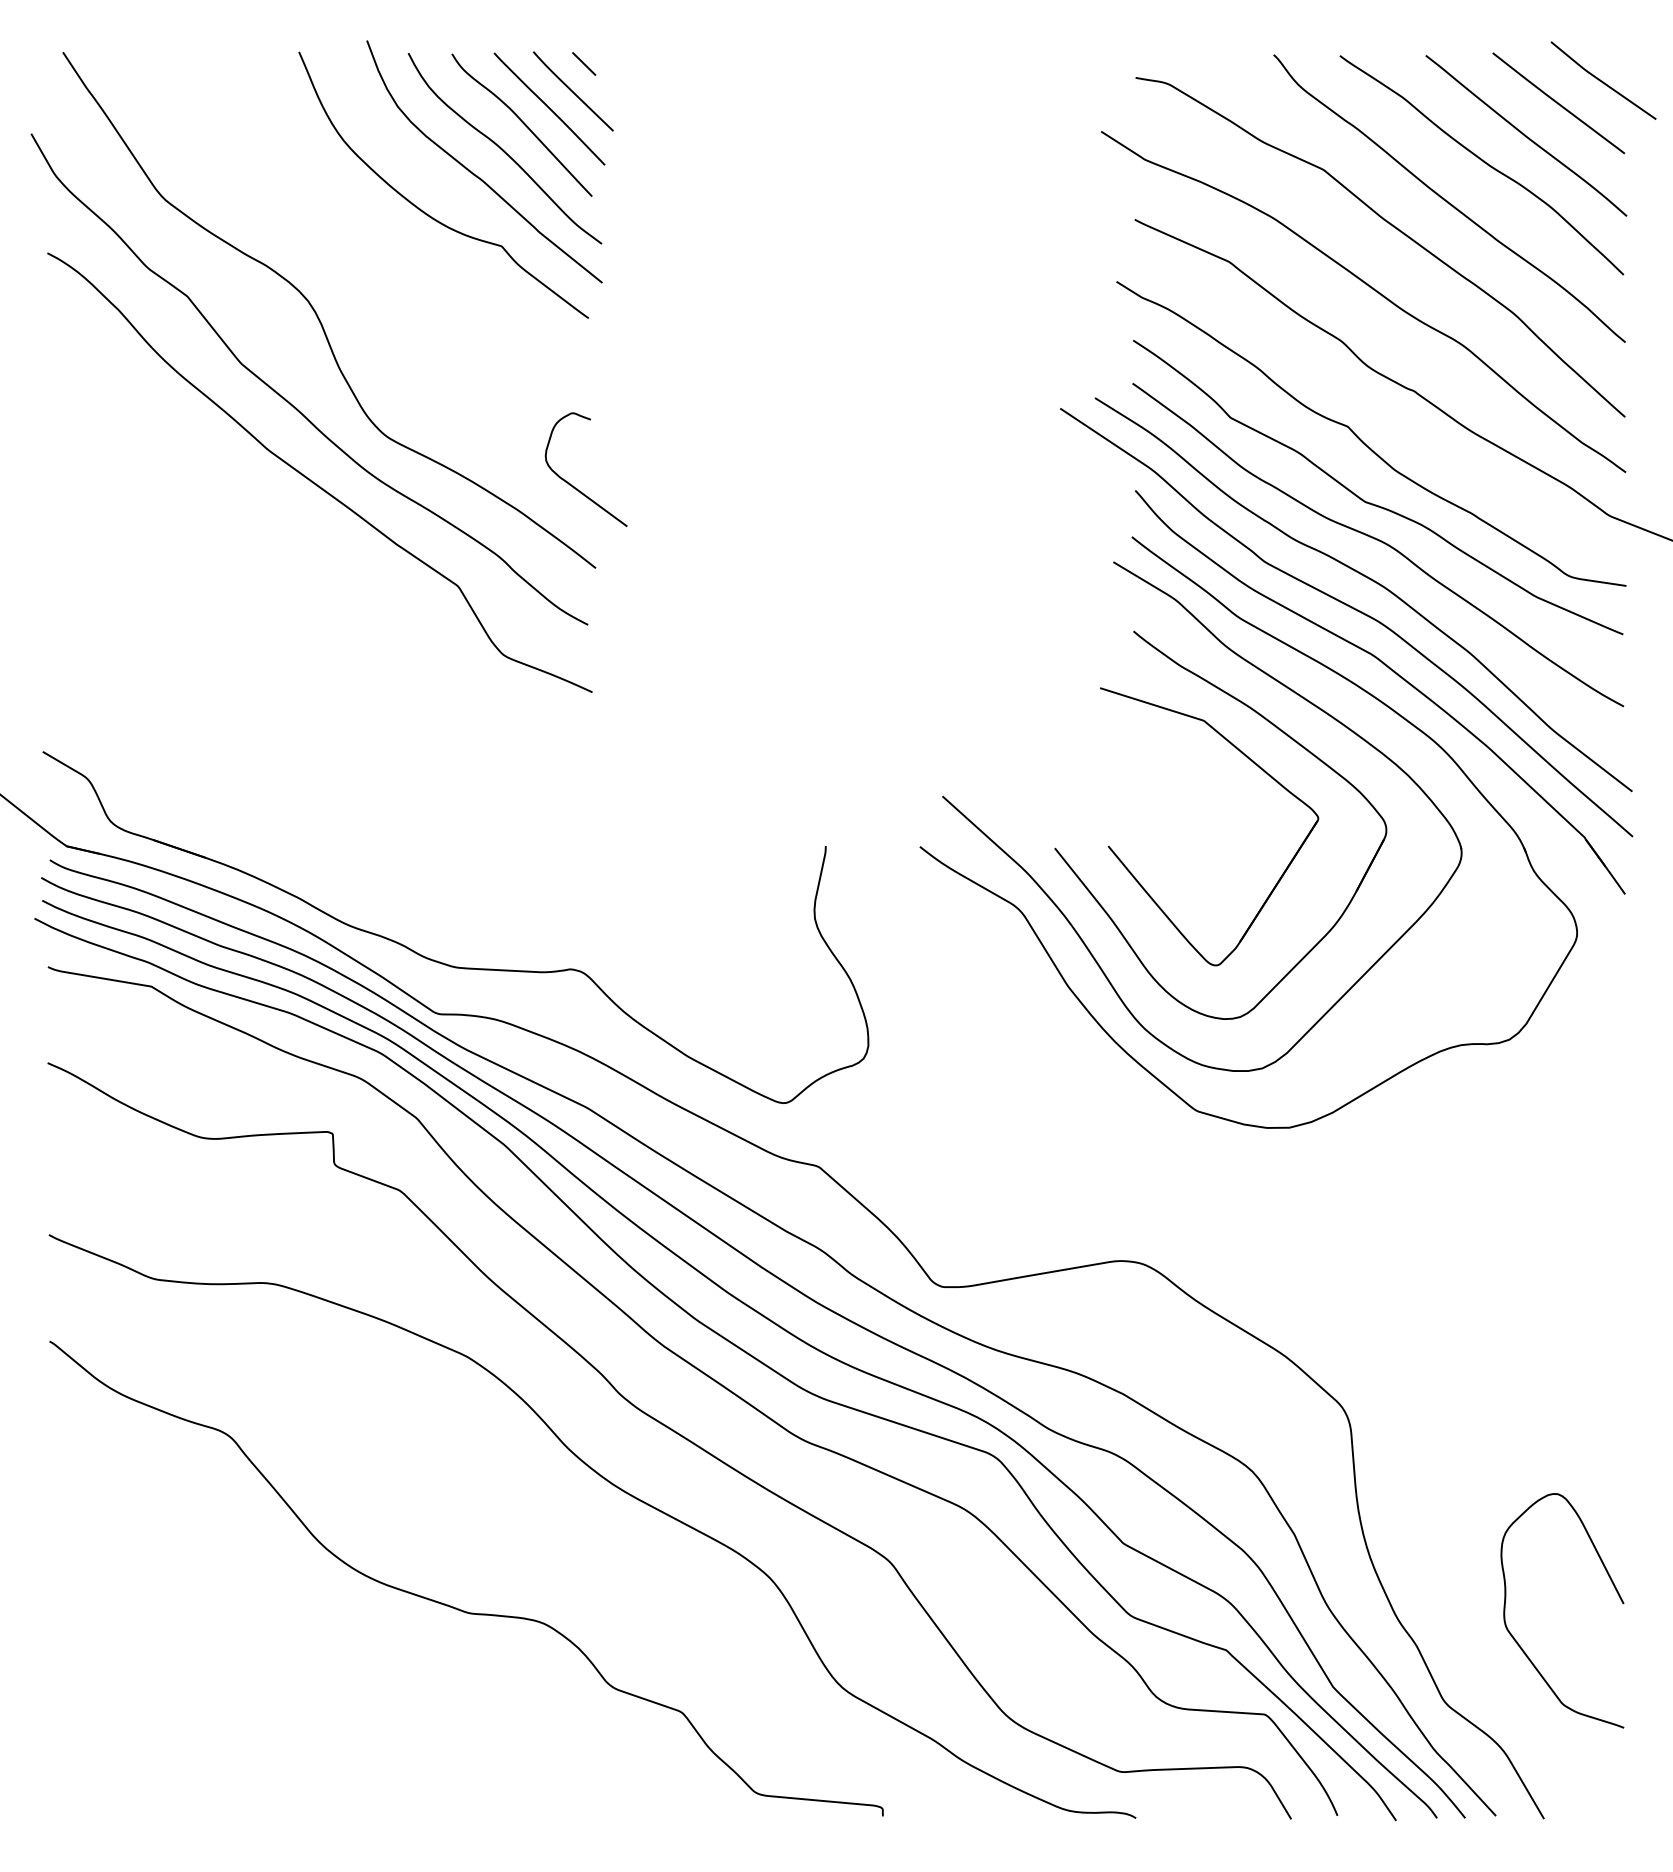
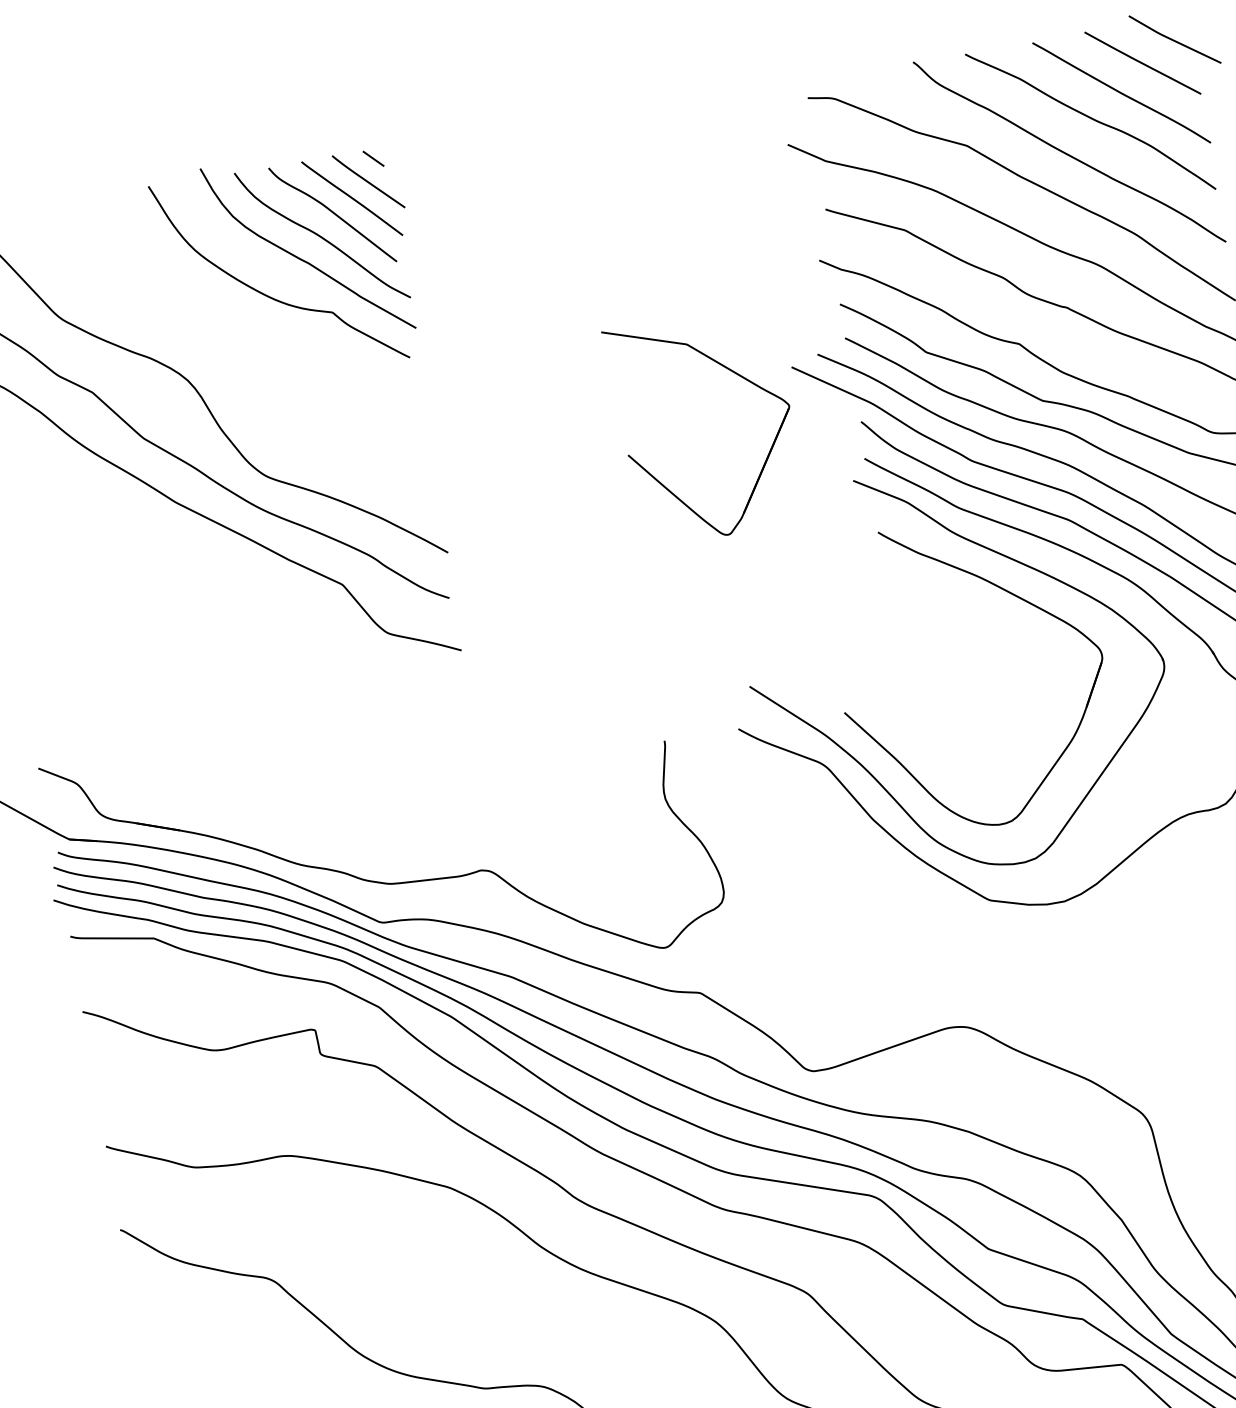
curve: (573, 485) -> (419, 490), removed
part: (1260, 769) -> (737, 375), moved

